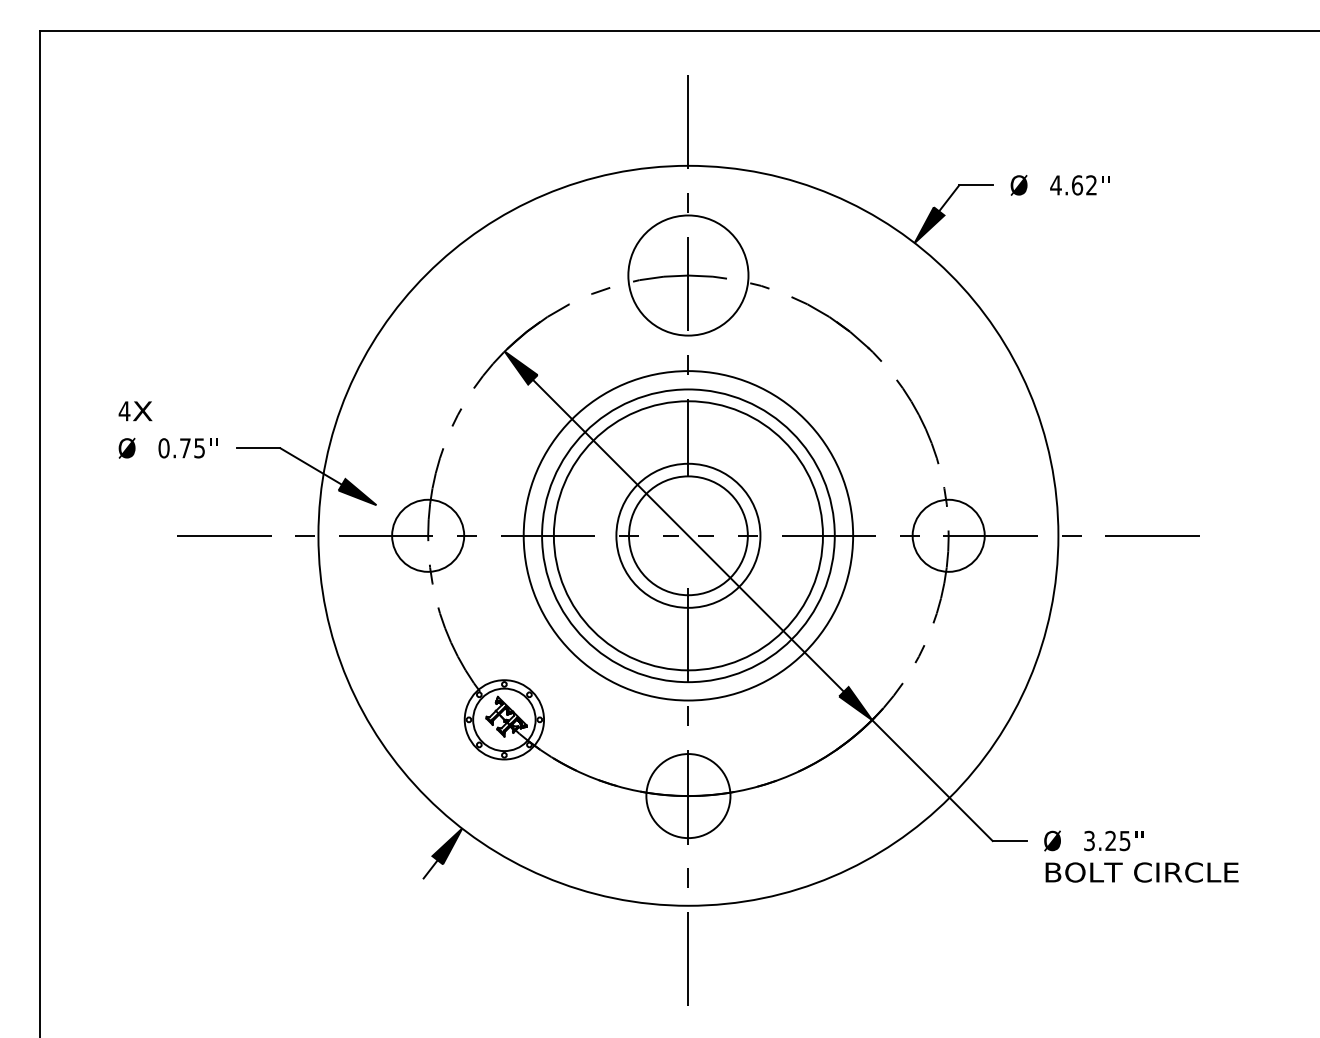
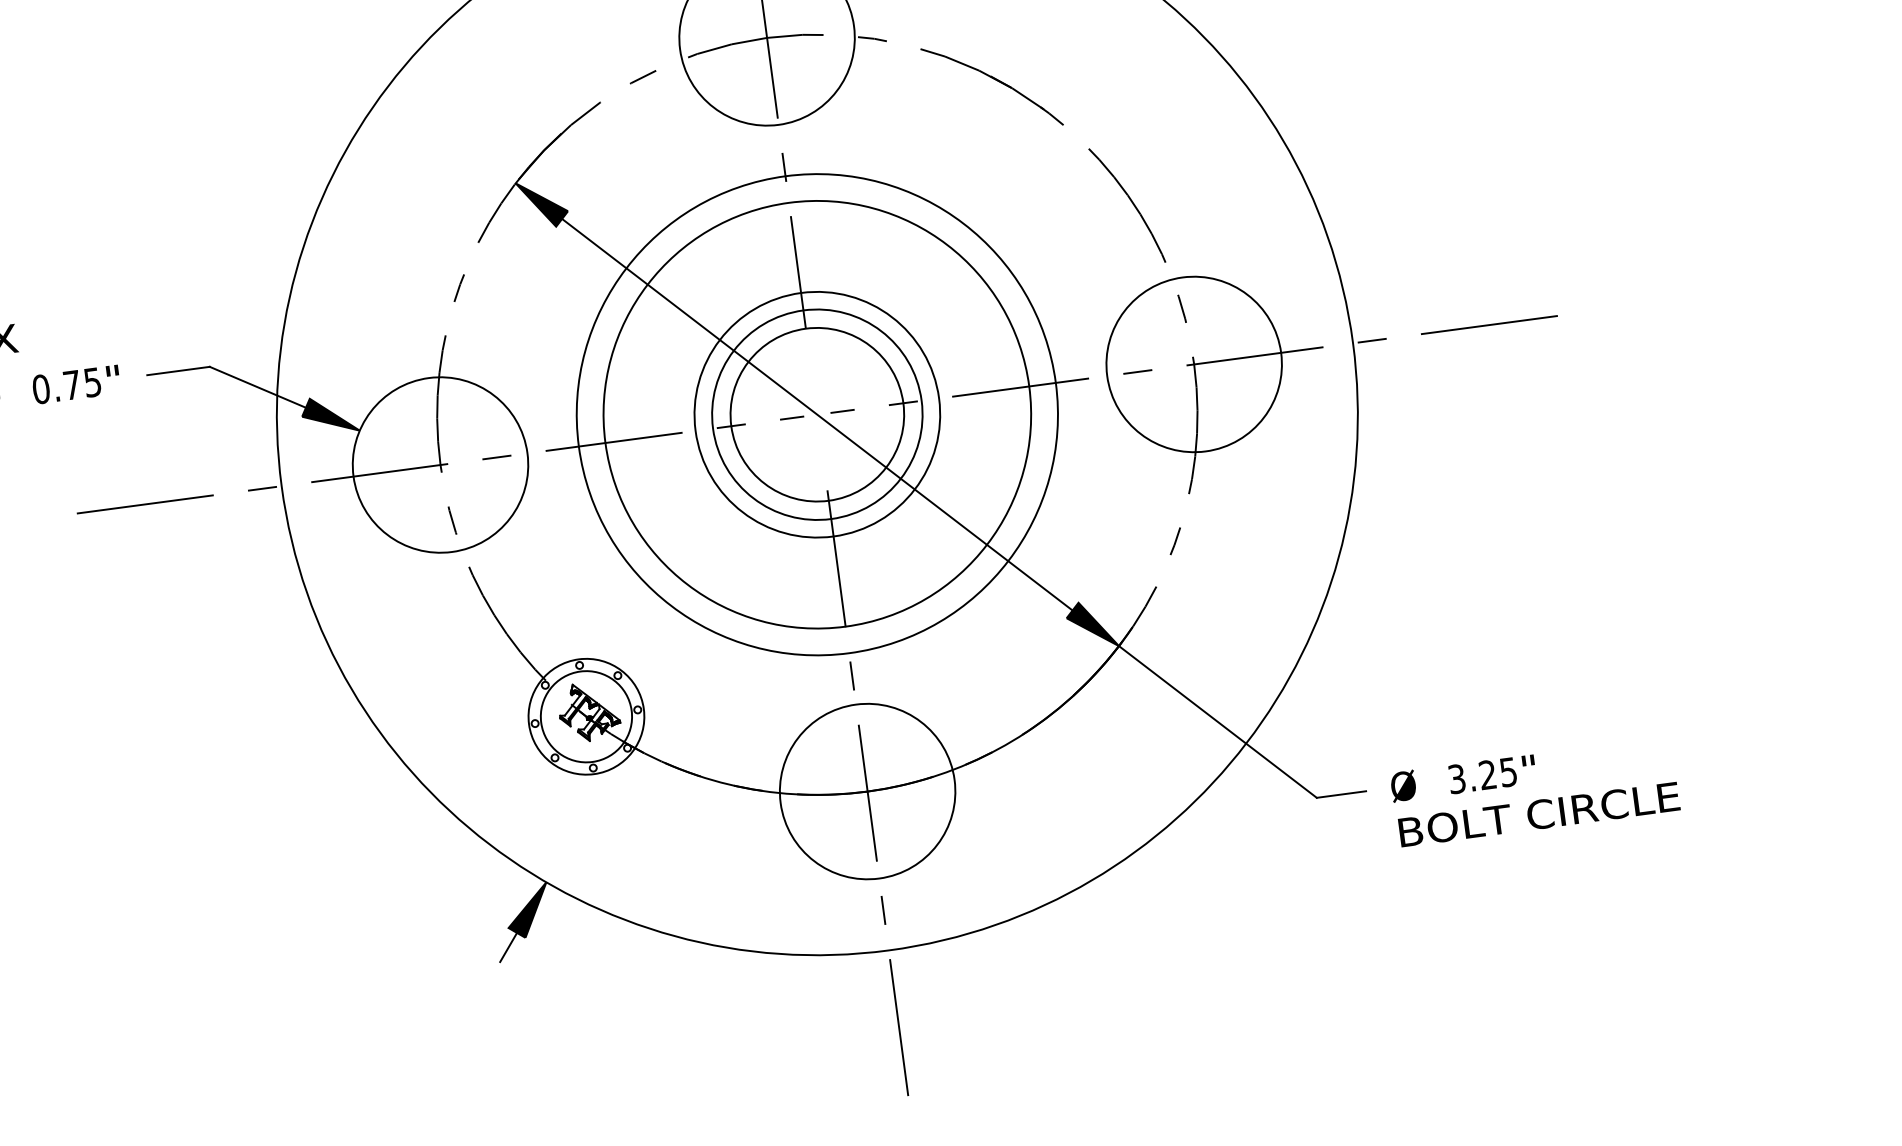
circle: (428, 535) -> (440, 464), size x1.67
circle: (688, 535) -> (817, 414), size x0.62
circle: (948, 535) -> (1193, 364), size x1.67
circle: (688, 796) -> (867, 792), size x1.43

